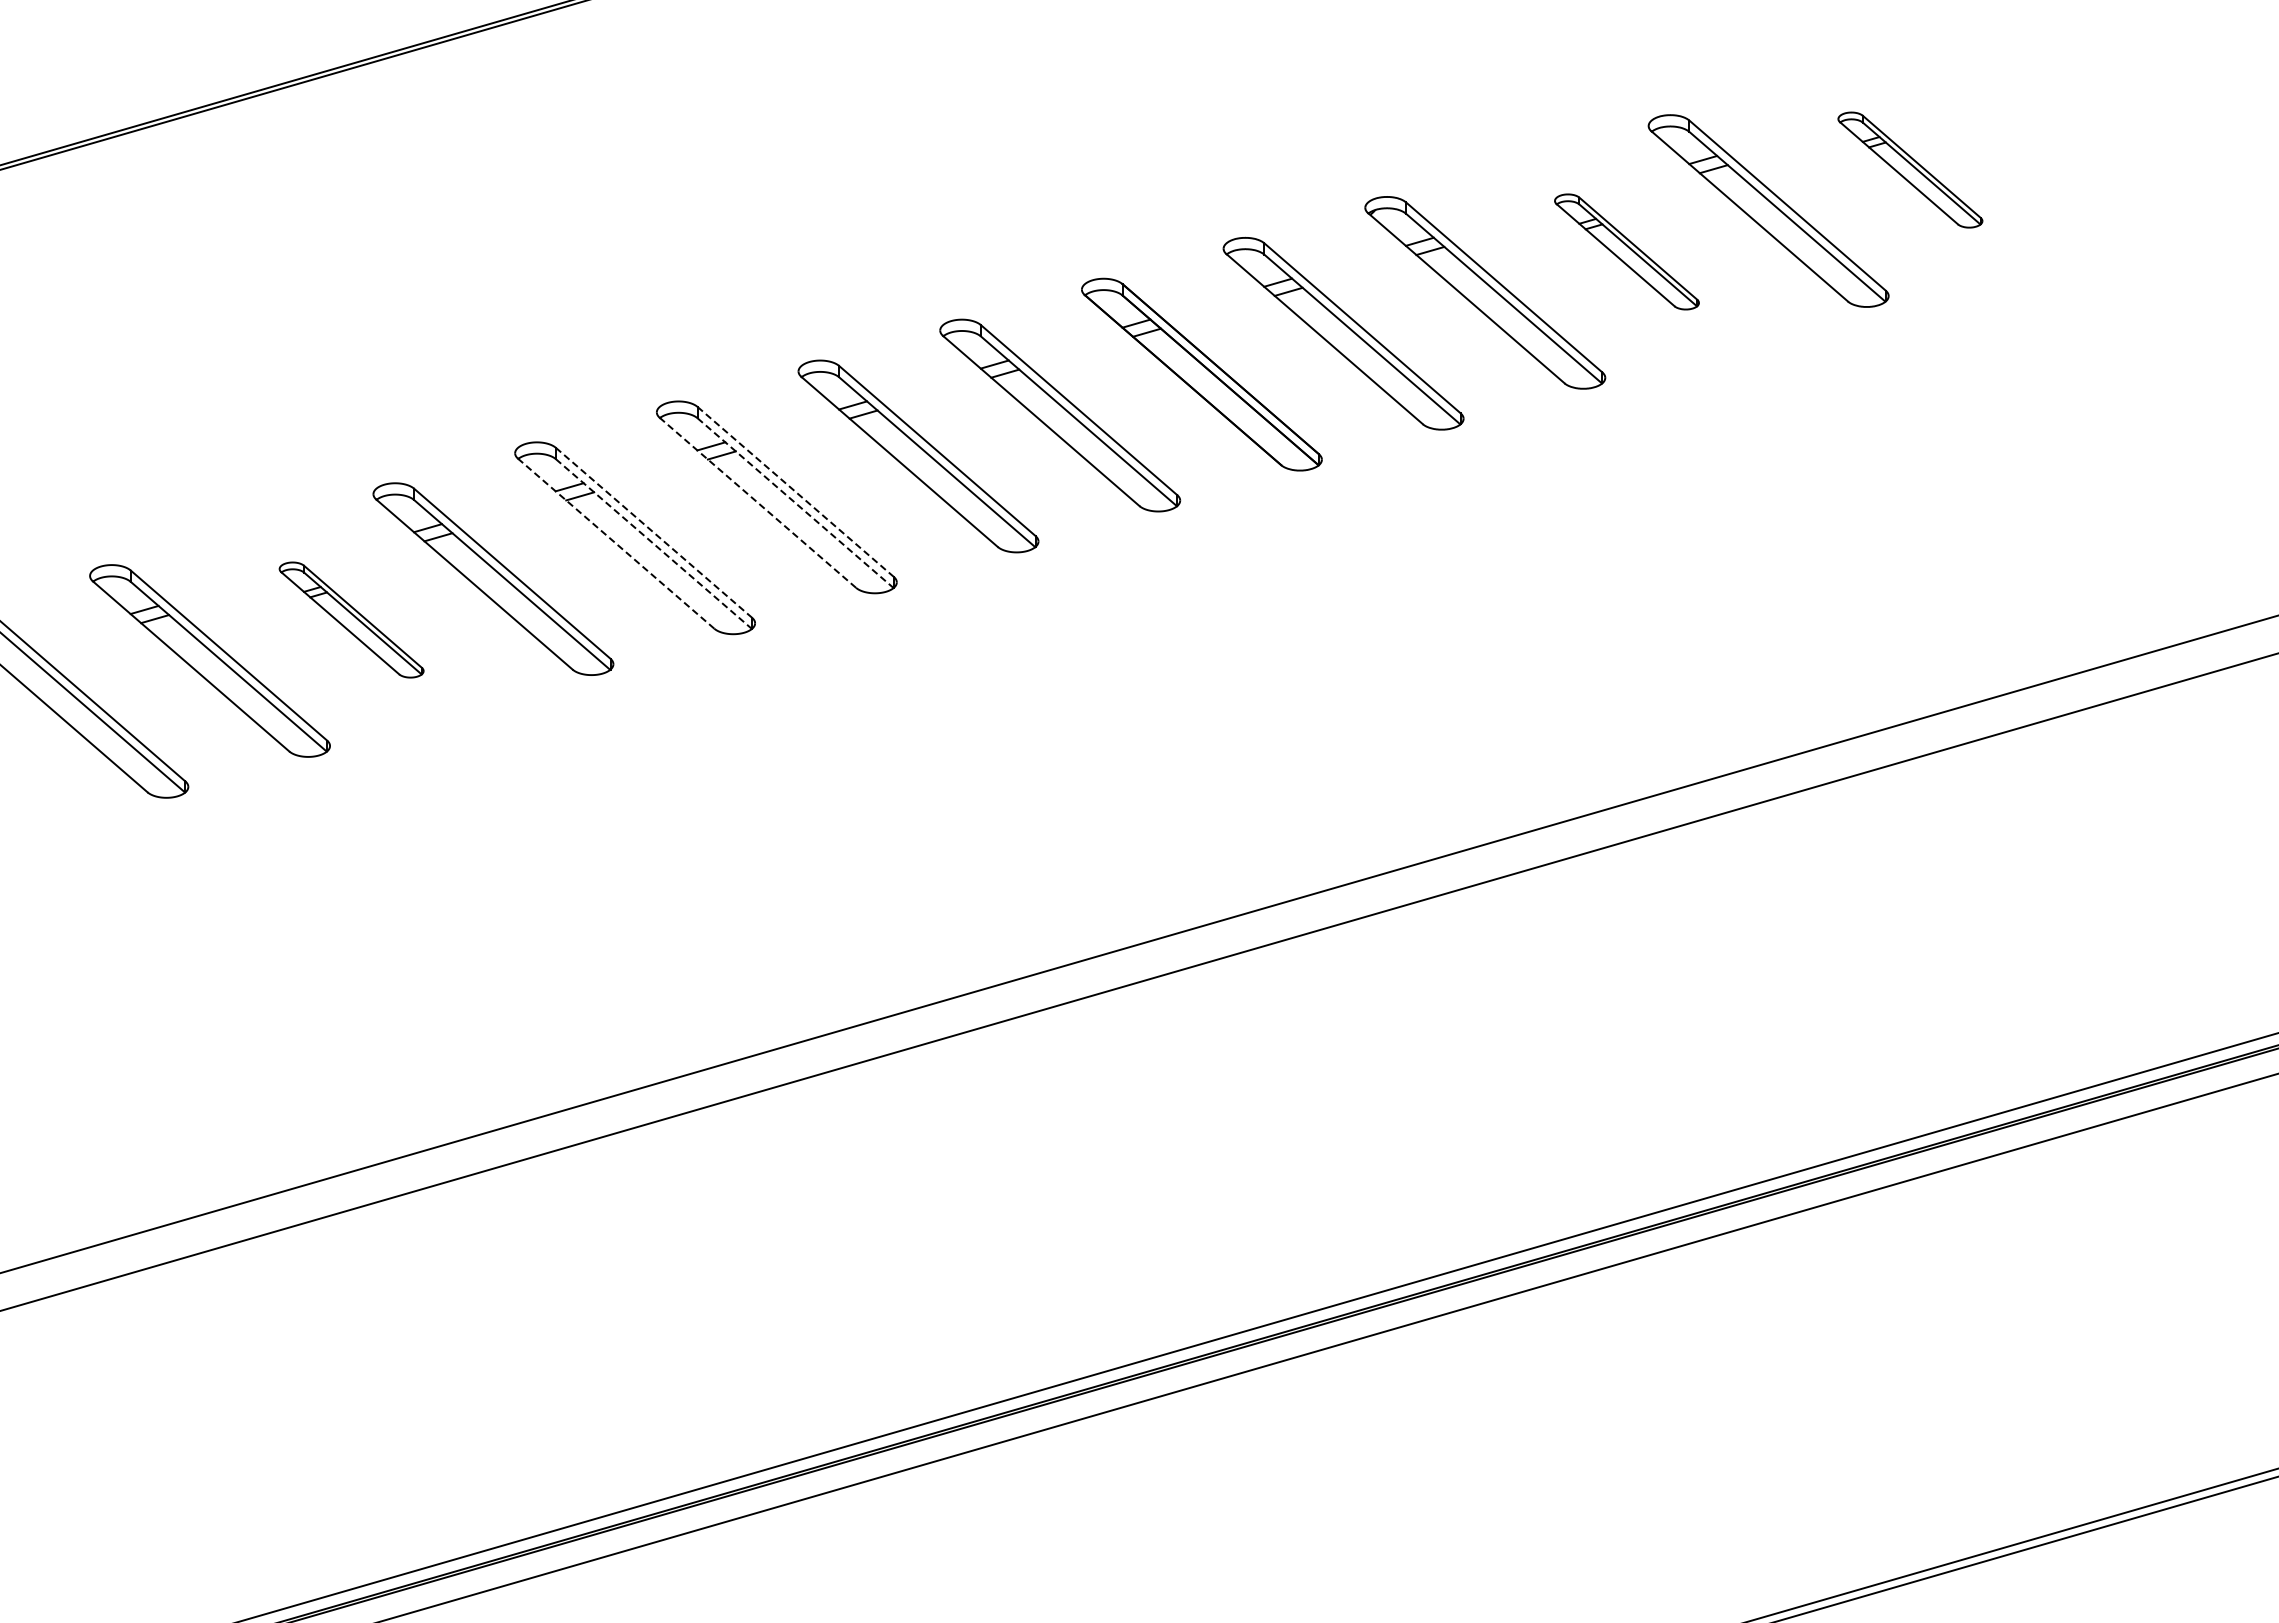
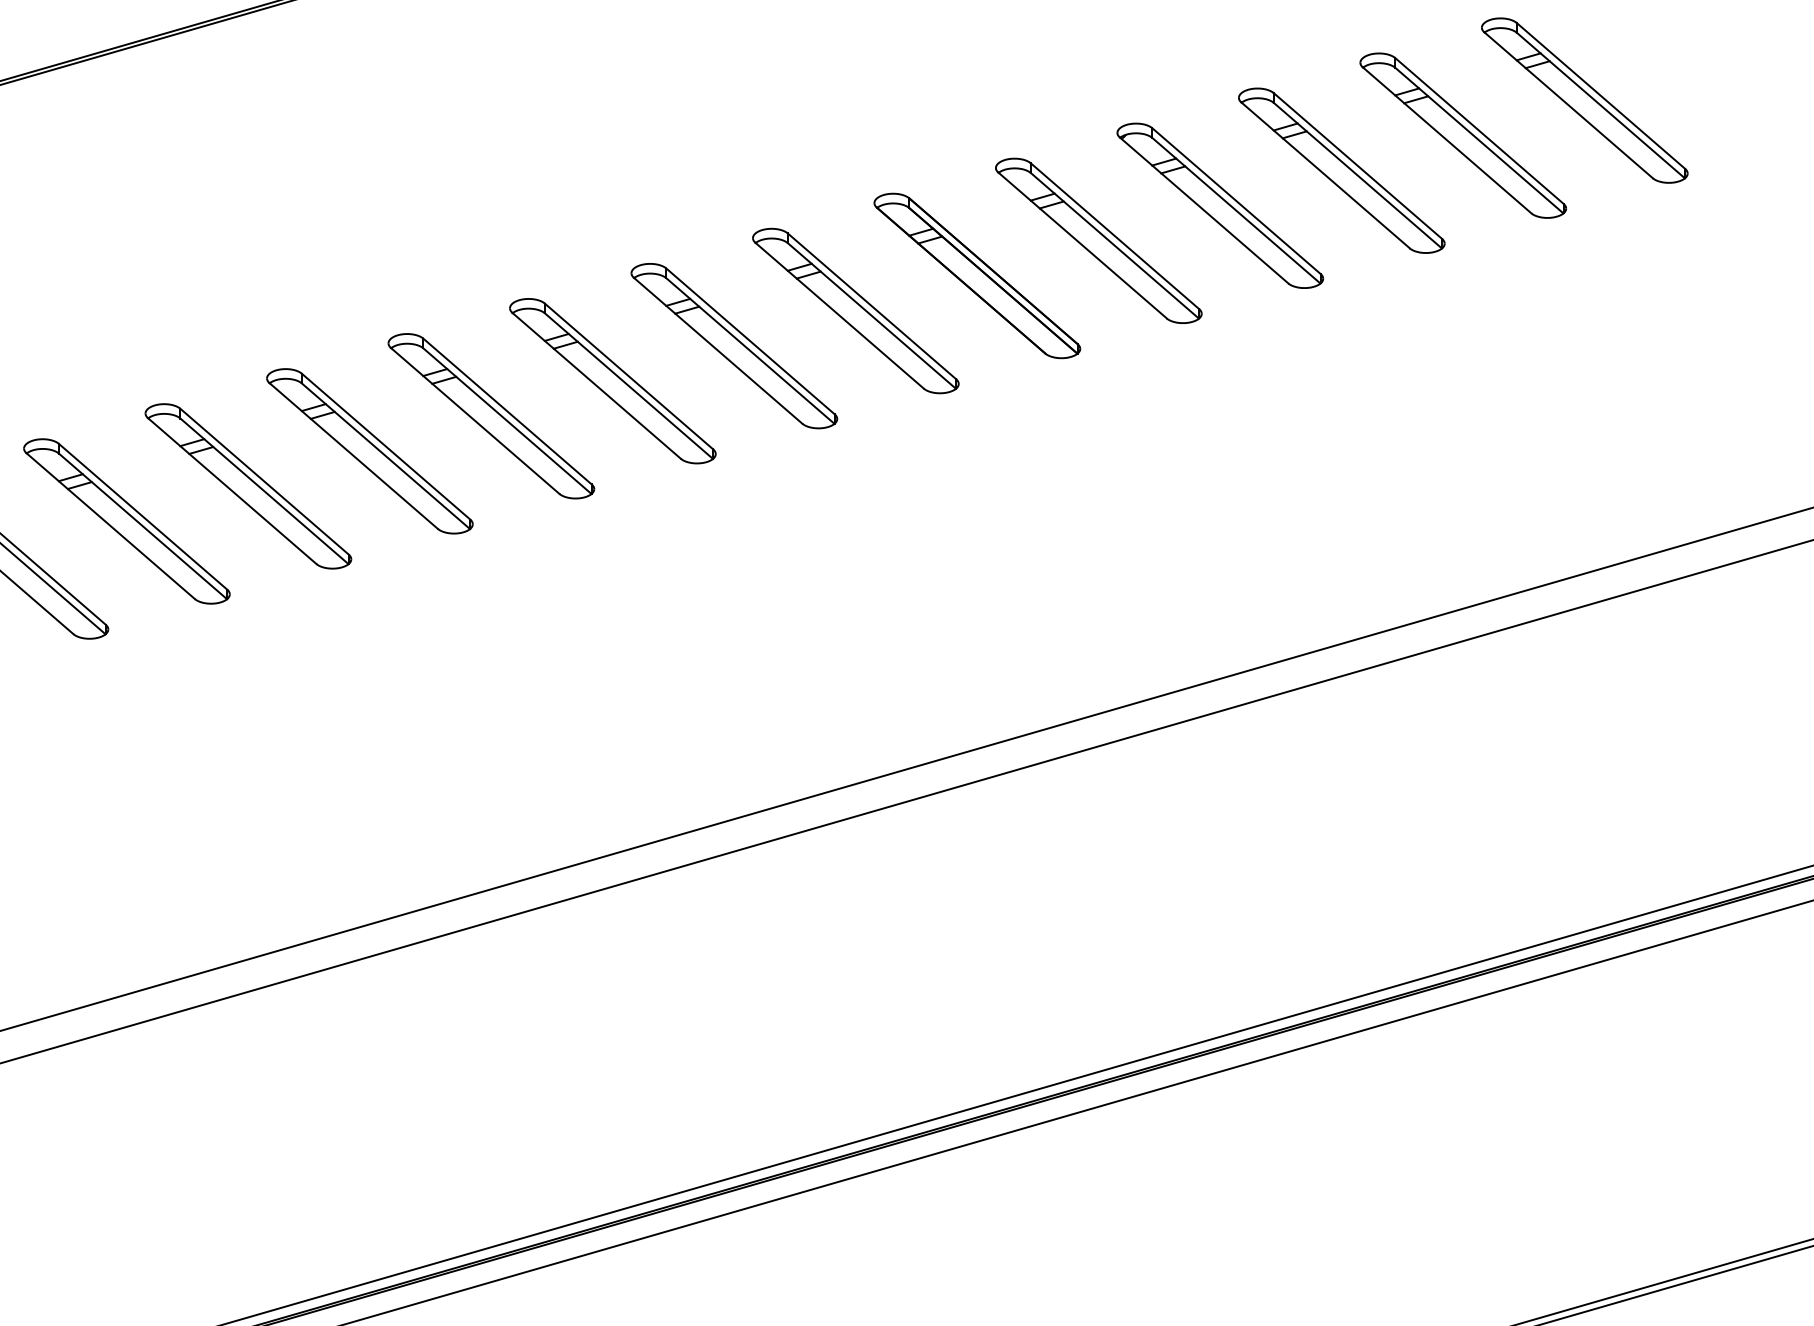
part: (1910, 169) -> (1584, 100), size x1.67
part: (1626, 251) -> (1341, 170), size x1.67
line: (795, 491) -> (628, 376), dashed -> solid
line: (757, 502) -> (596, 385), dashed -> solid
line: (795, 503) -> (628, 386), dashed -> solid
line: (654, 532) -> (508, 411), dashed -> solid
line: (616, 543) -> (475, 420), dashed -> solid
line: (653, 544) -> (507, 421), dashed -> solid
part: (351, 619) -> (248, 485), size x1.67

